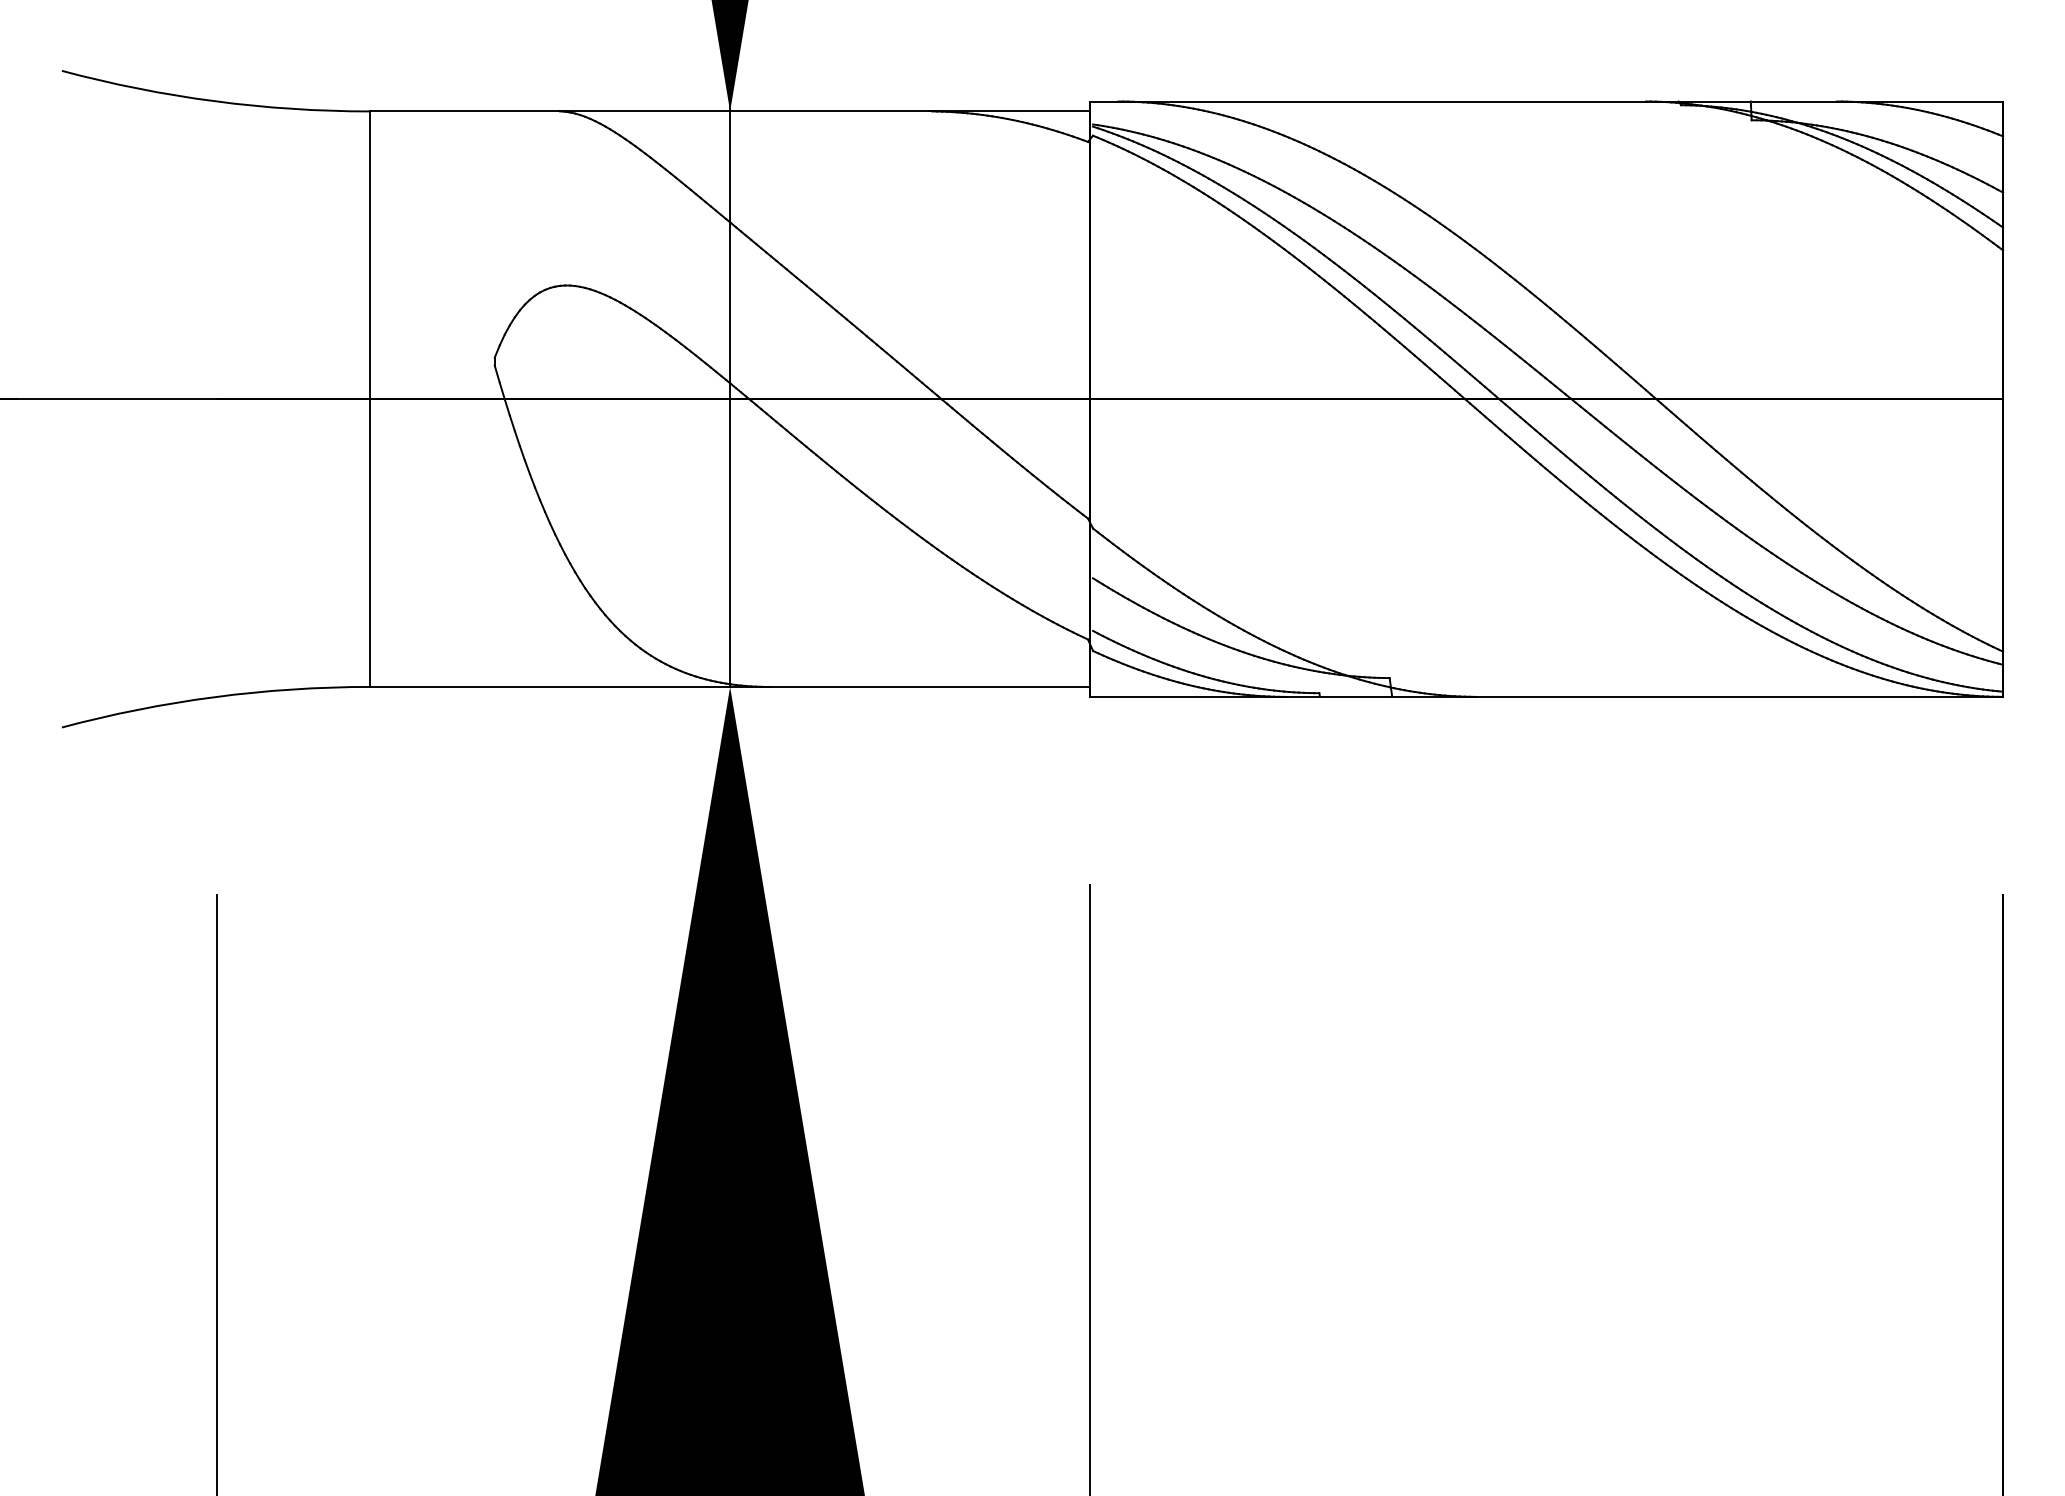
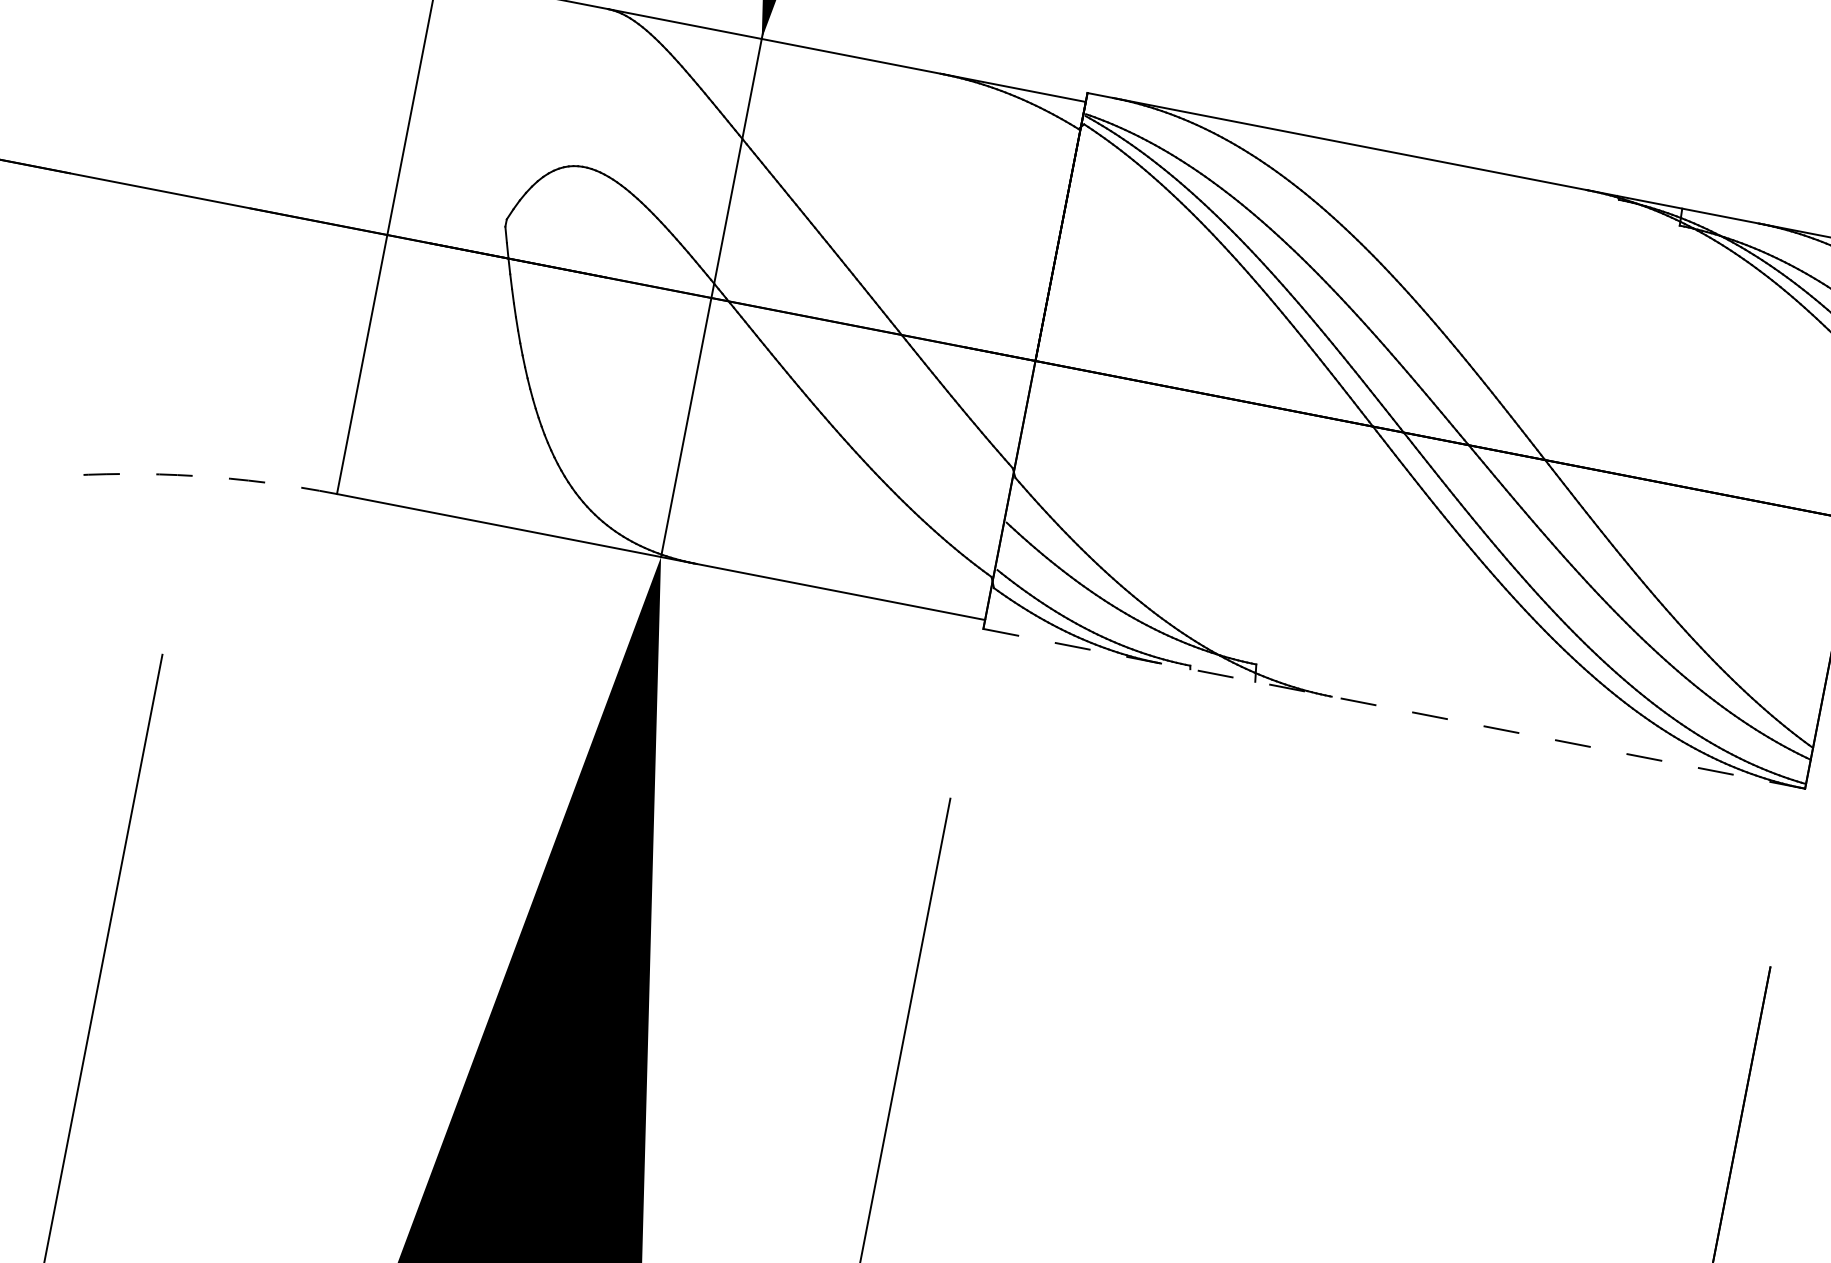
line: (1547, 696) -> (1395, 708), solid -> dashed
arc: (214, 697) -> (195, 476), solid -> dashed

